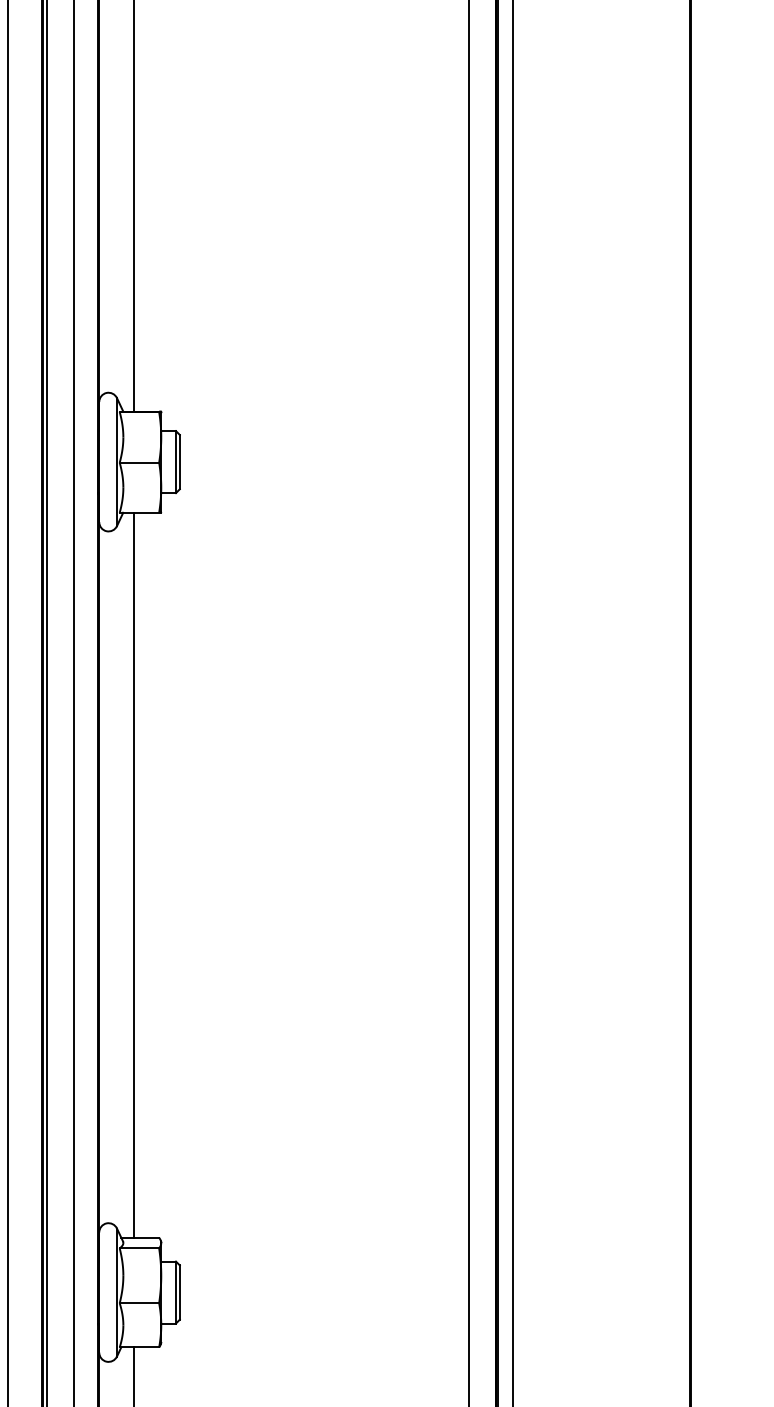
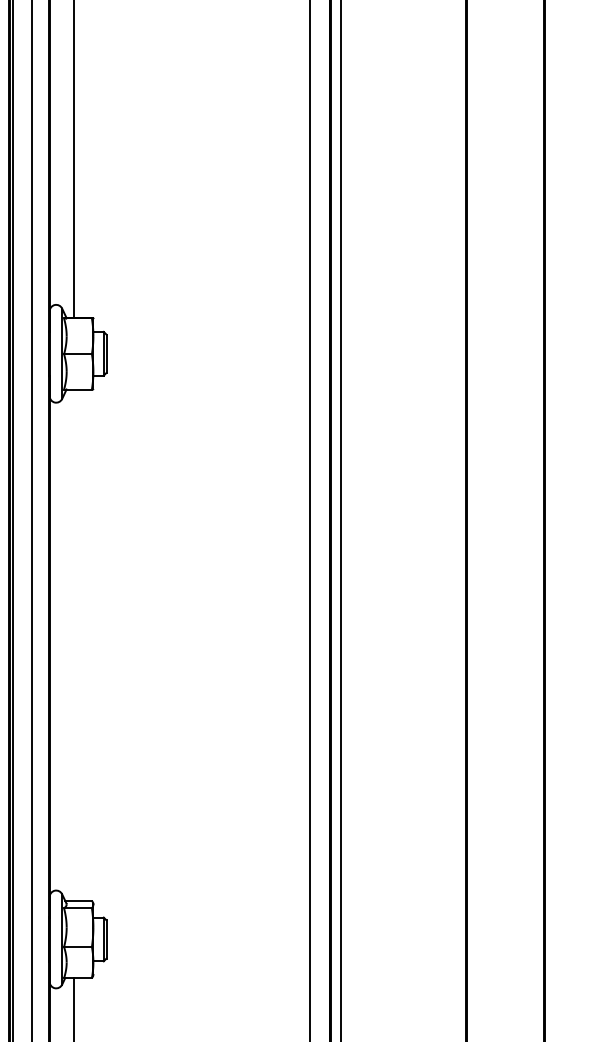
line: (134, 874) -> (74, 644), removed

